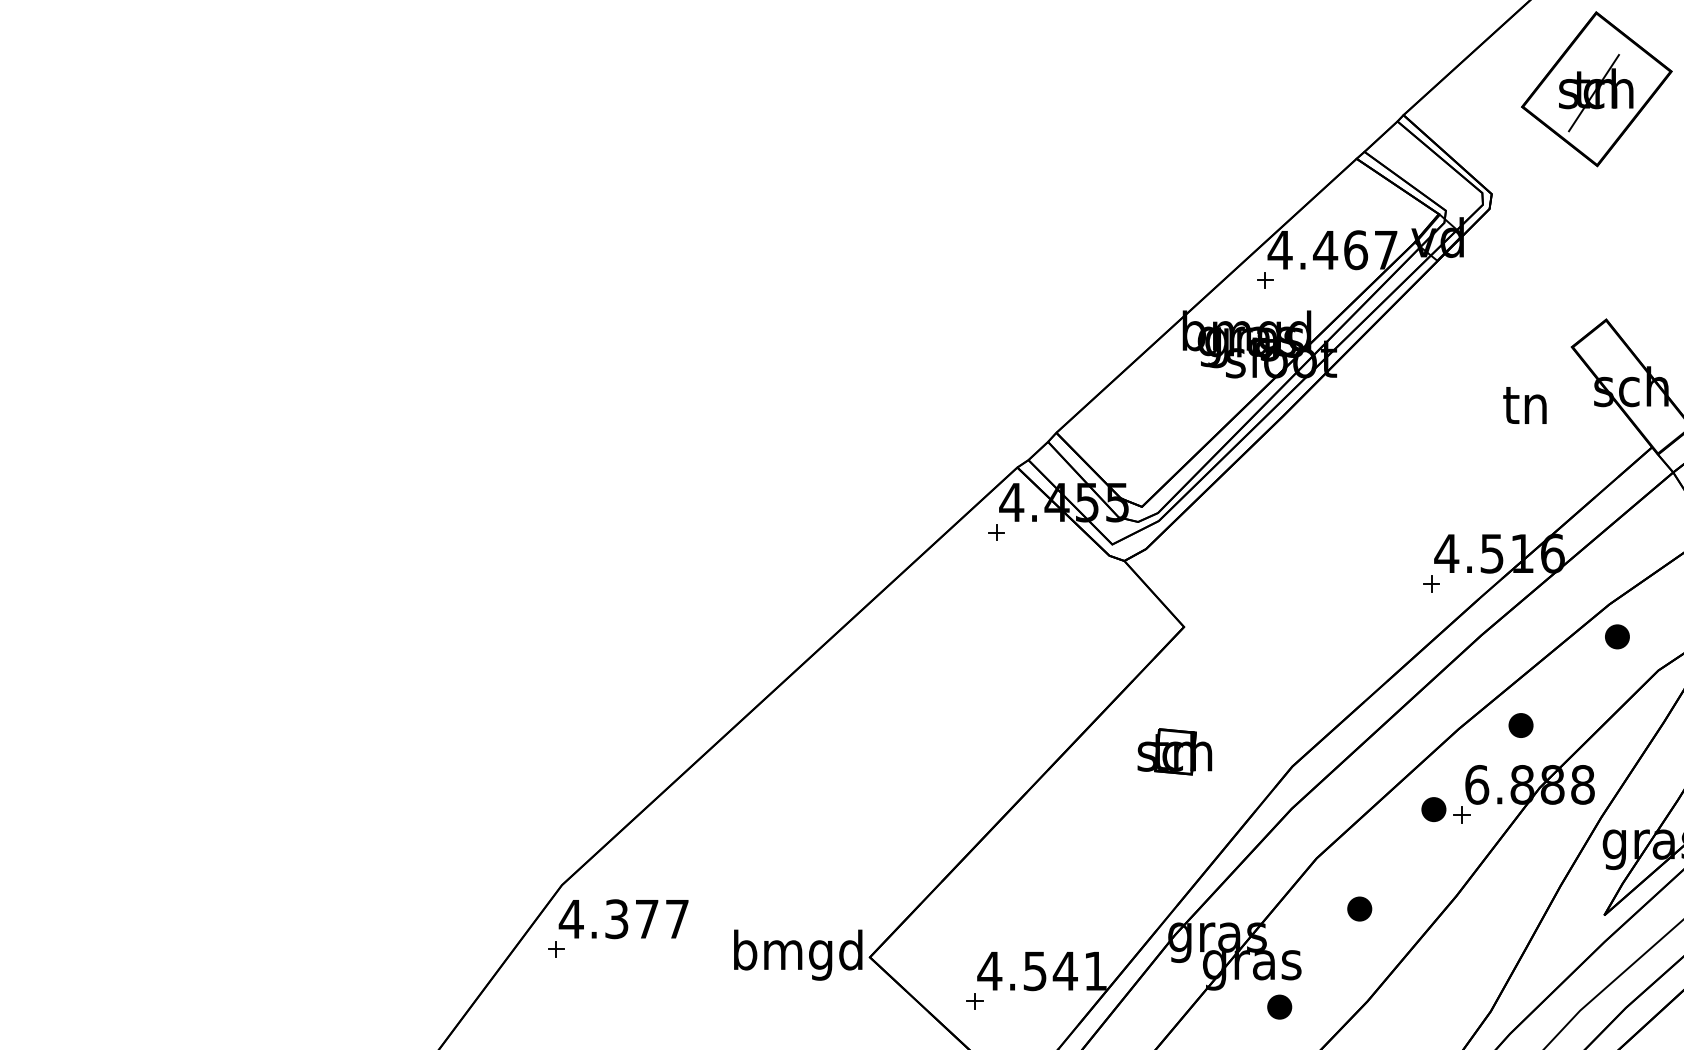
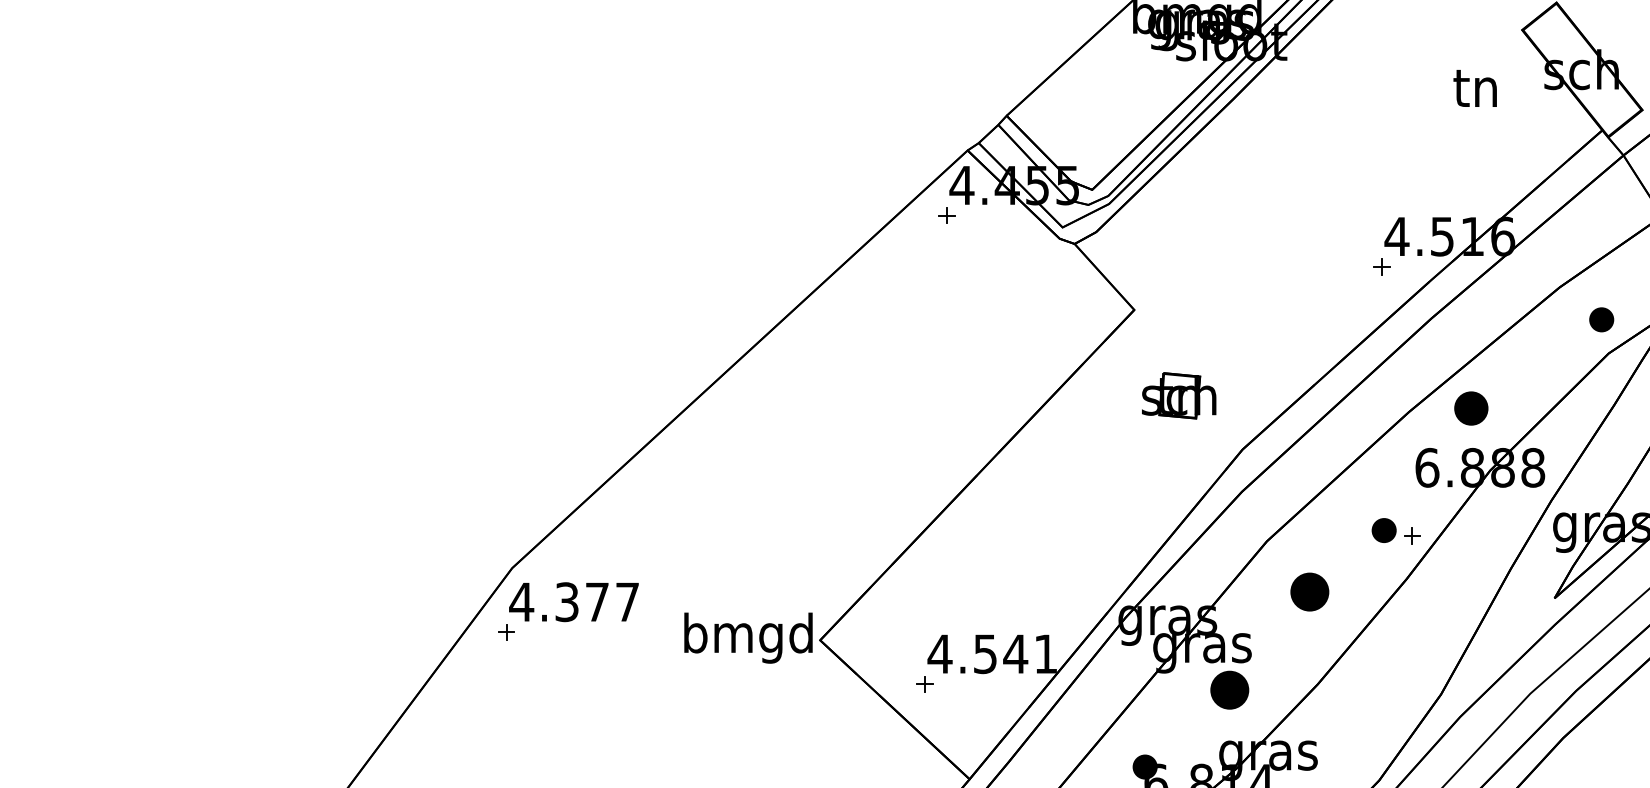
part: (1617, 636) -> (1601, 319), moved
part: (1520, 725) -> (1470, 408), size x1.4
part: (1174, 751) -> (1178, 395), moved
part: (1445, 810) -> (1395, 531), moved
part: (1359, 908) -> (1309, 591), size x1.6
part: (1279, 1006) -> (1229, 689), size x1.6

